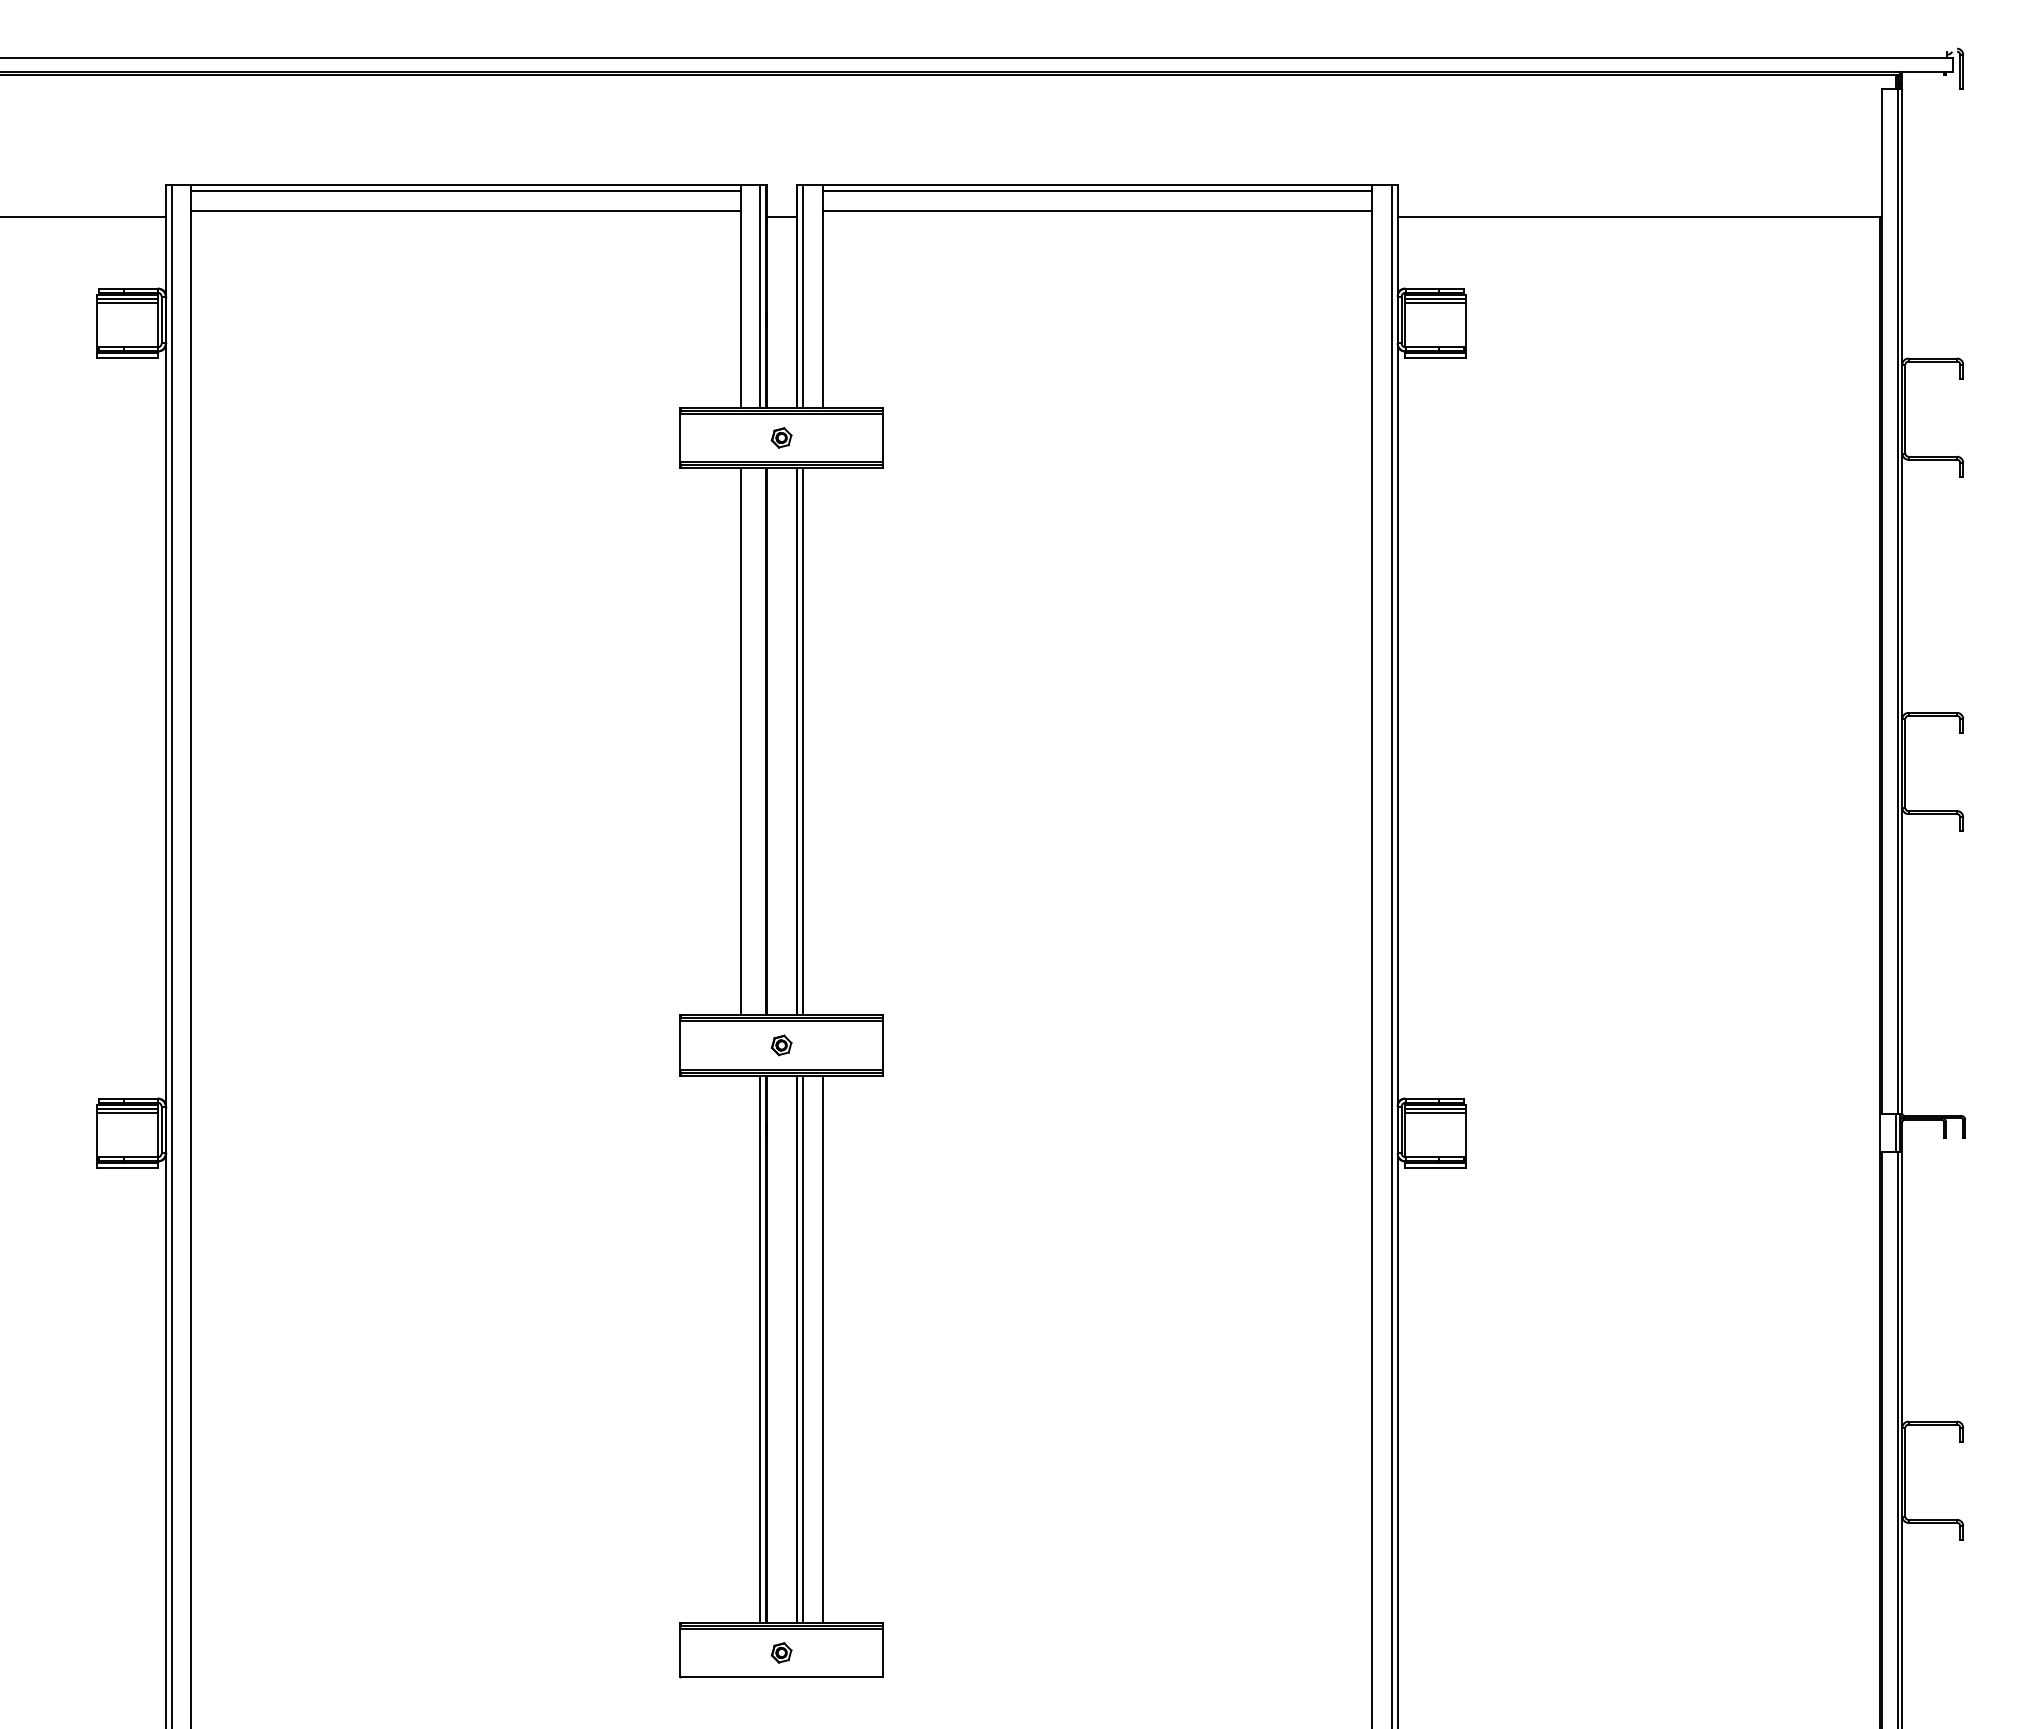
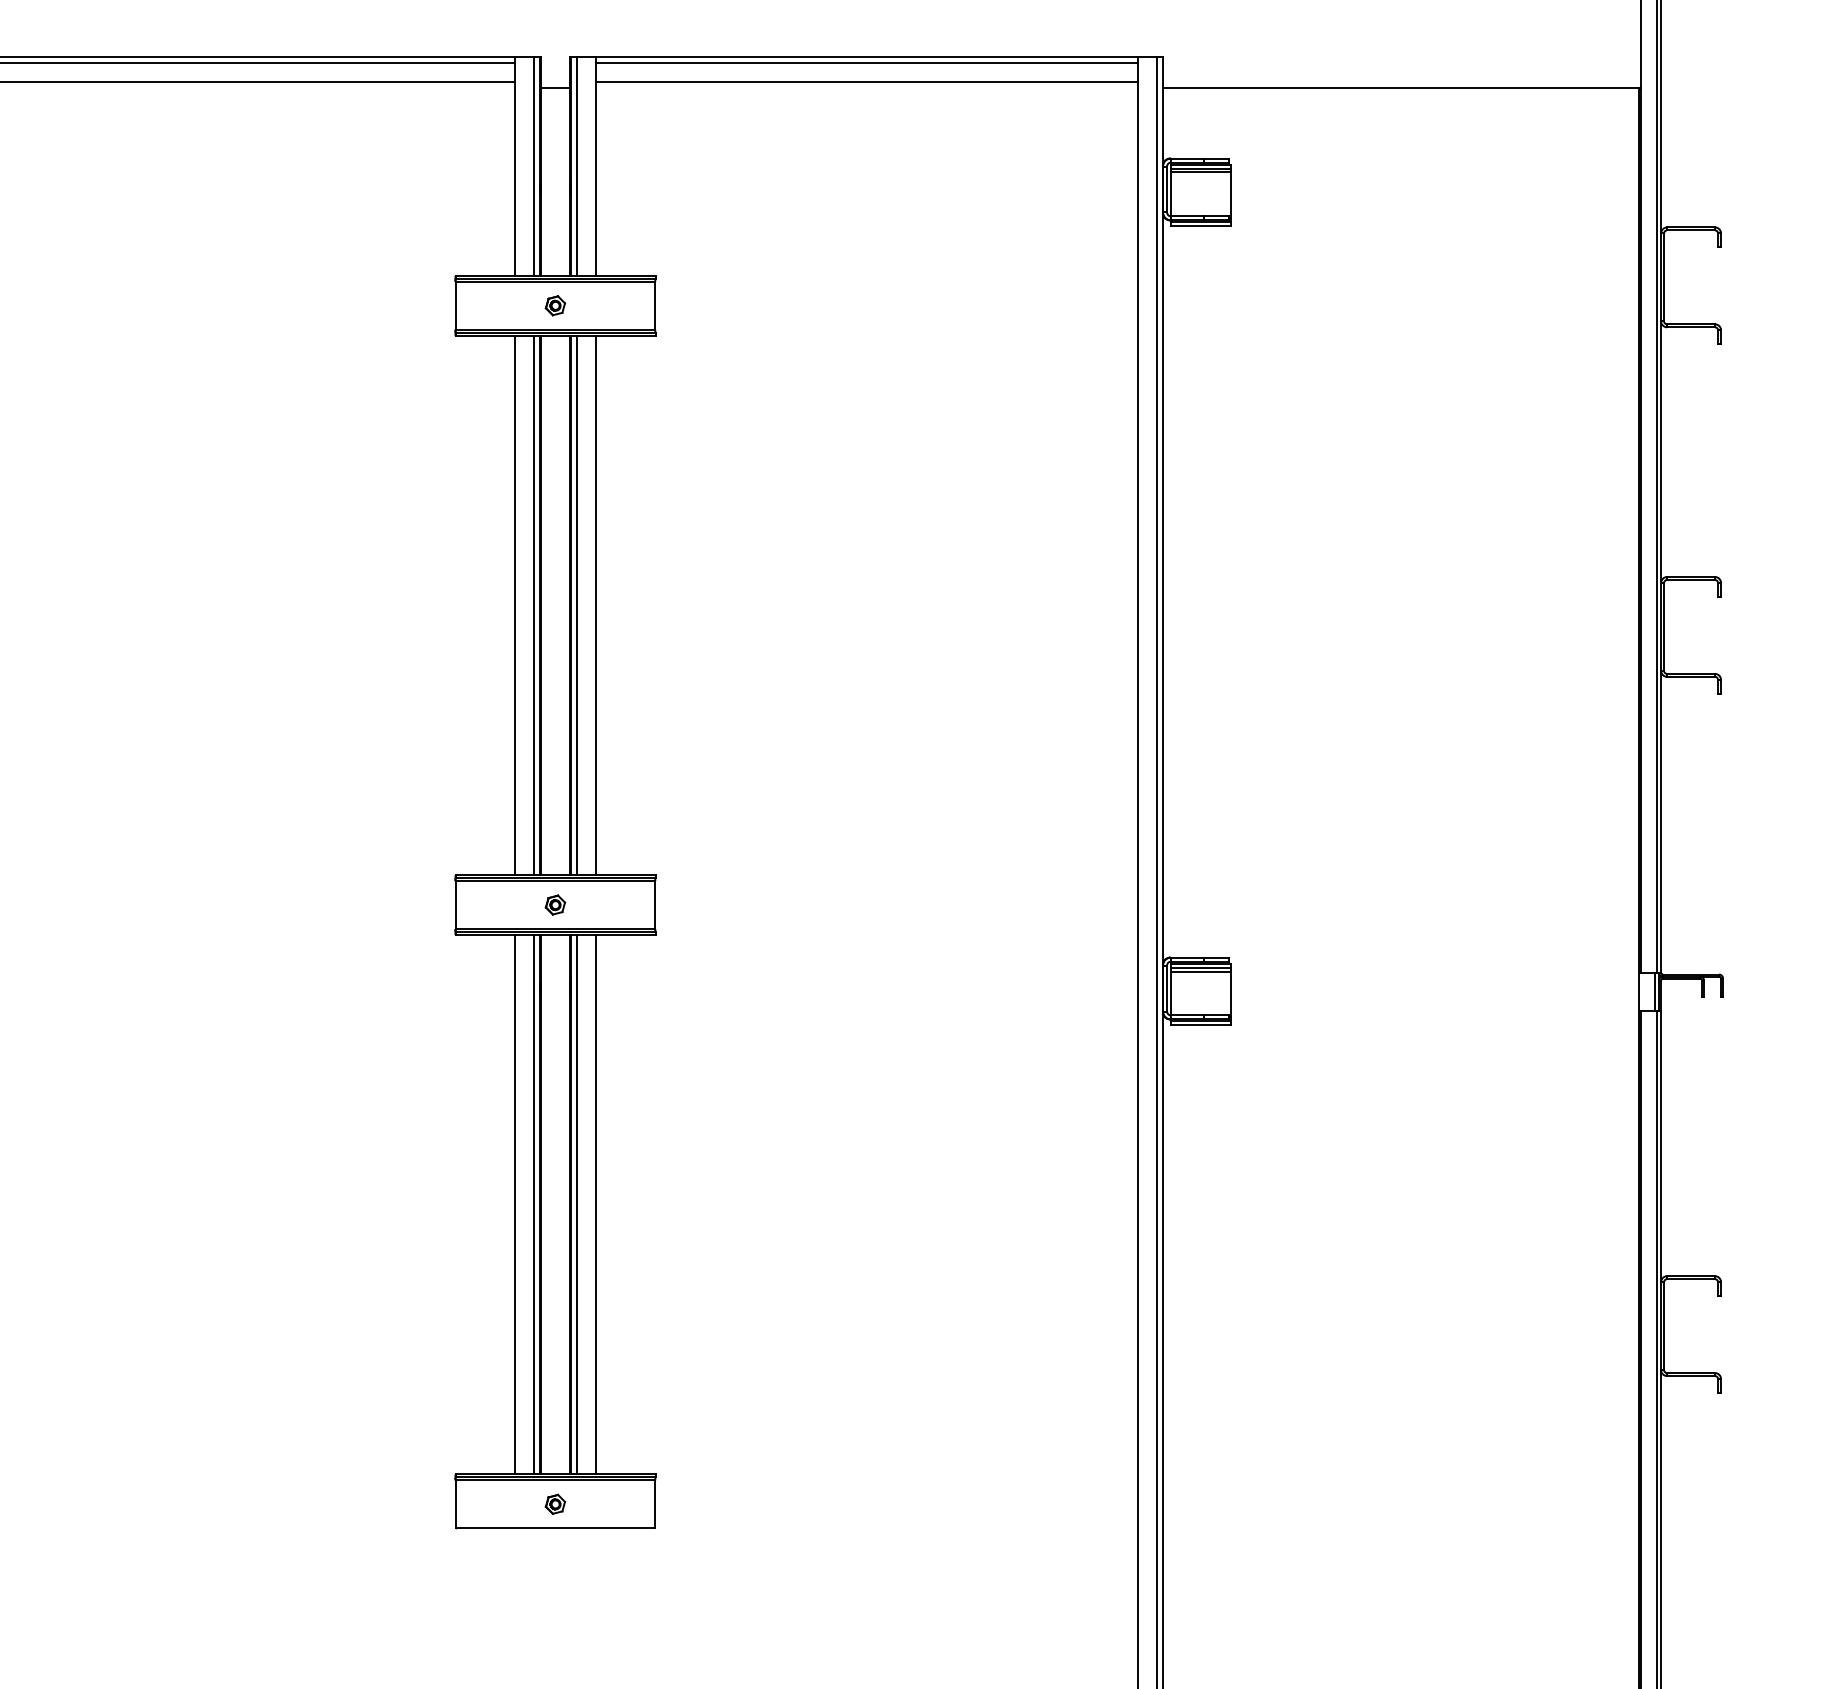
line: (759, 741) -> (533, 605), added
line: (822, 741) -> (595, 605), added
line: (740, 1348) -> (514, 1204), added

